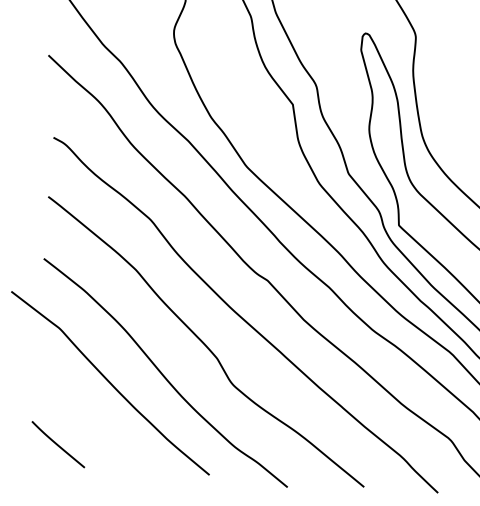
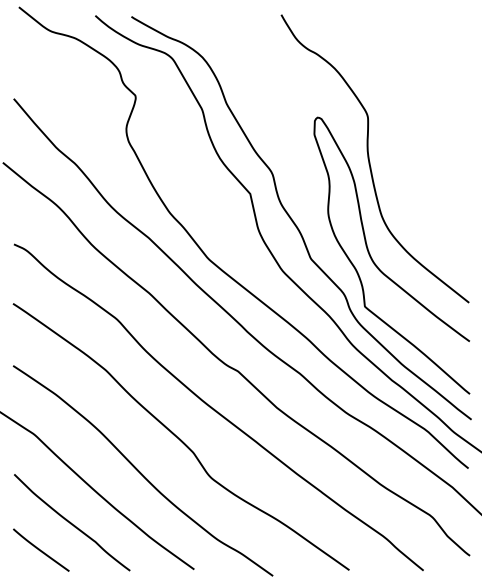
curve: (90, 419) -> (71, 522), added

